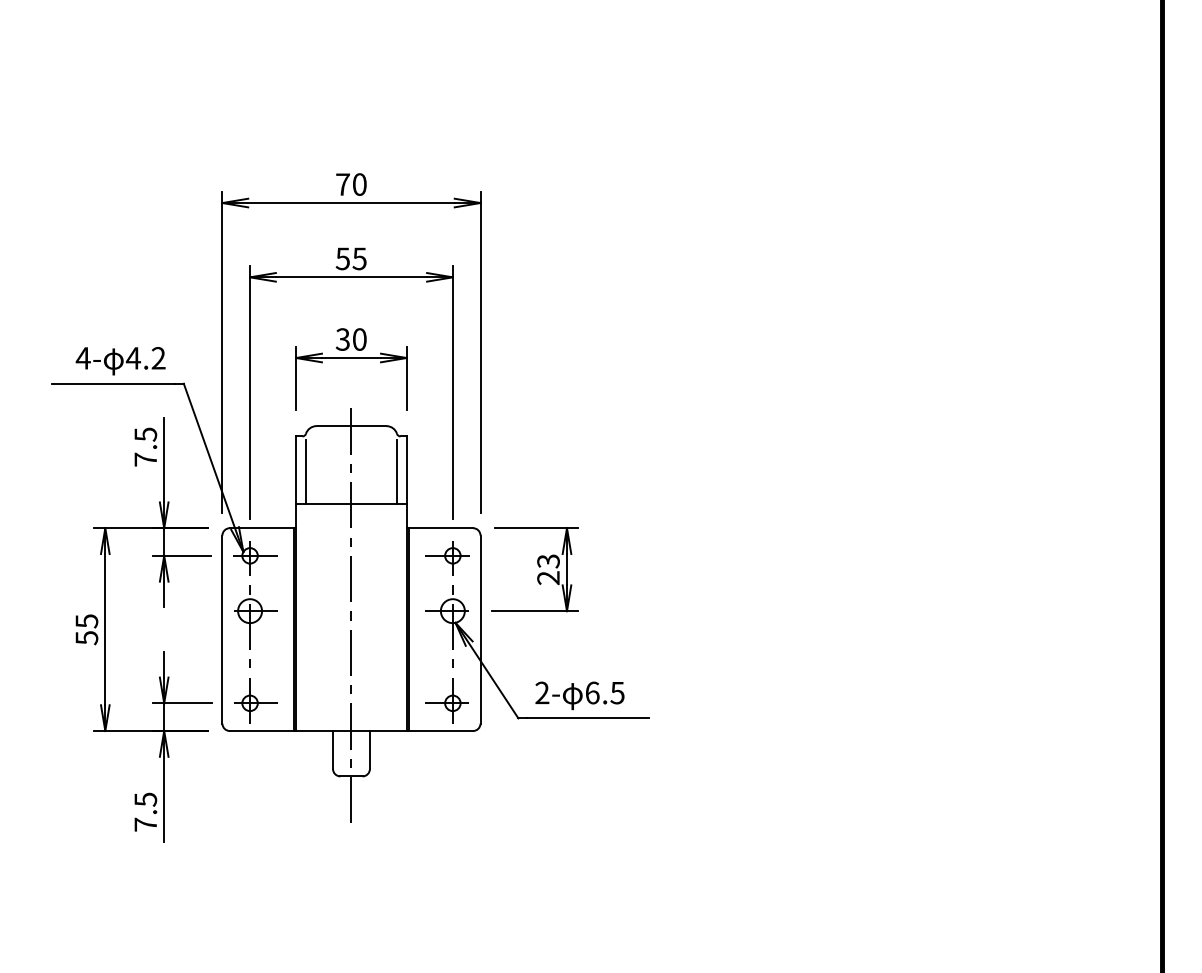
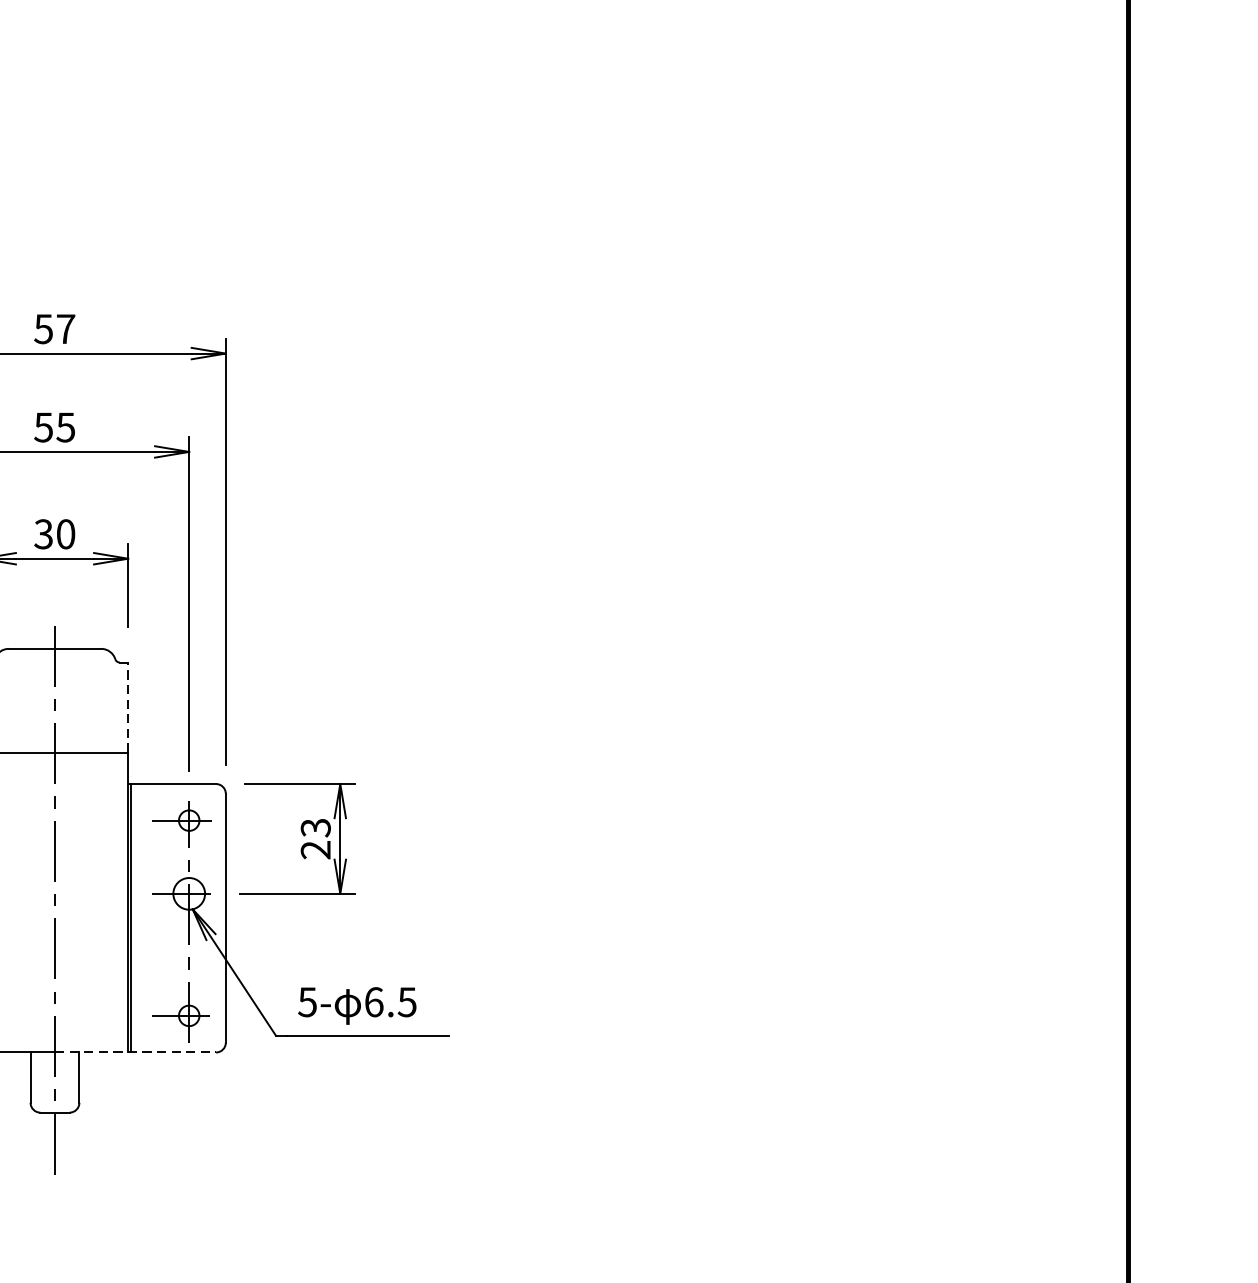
text: (350, 184) -> (53, 329), 70 -> 57
line: (406, 470) -> (127, 707), solid -> dashed
line: (397, 472) -> (115, 710), removed
text: (542, 692) -> (307, 1001), 2- -> 5-
line: (412, 731) -> (135, 1053), solid -> dashed

